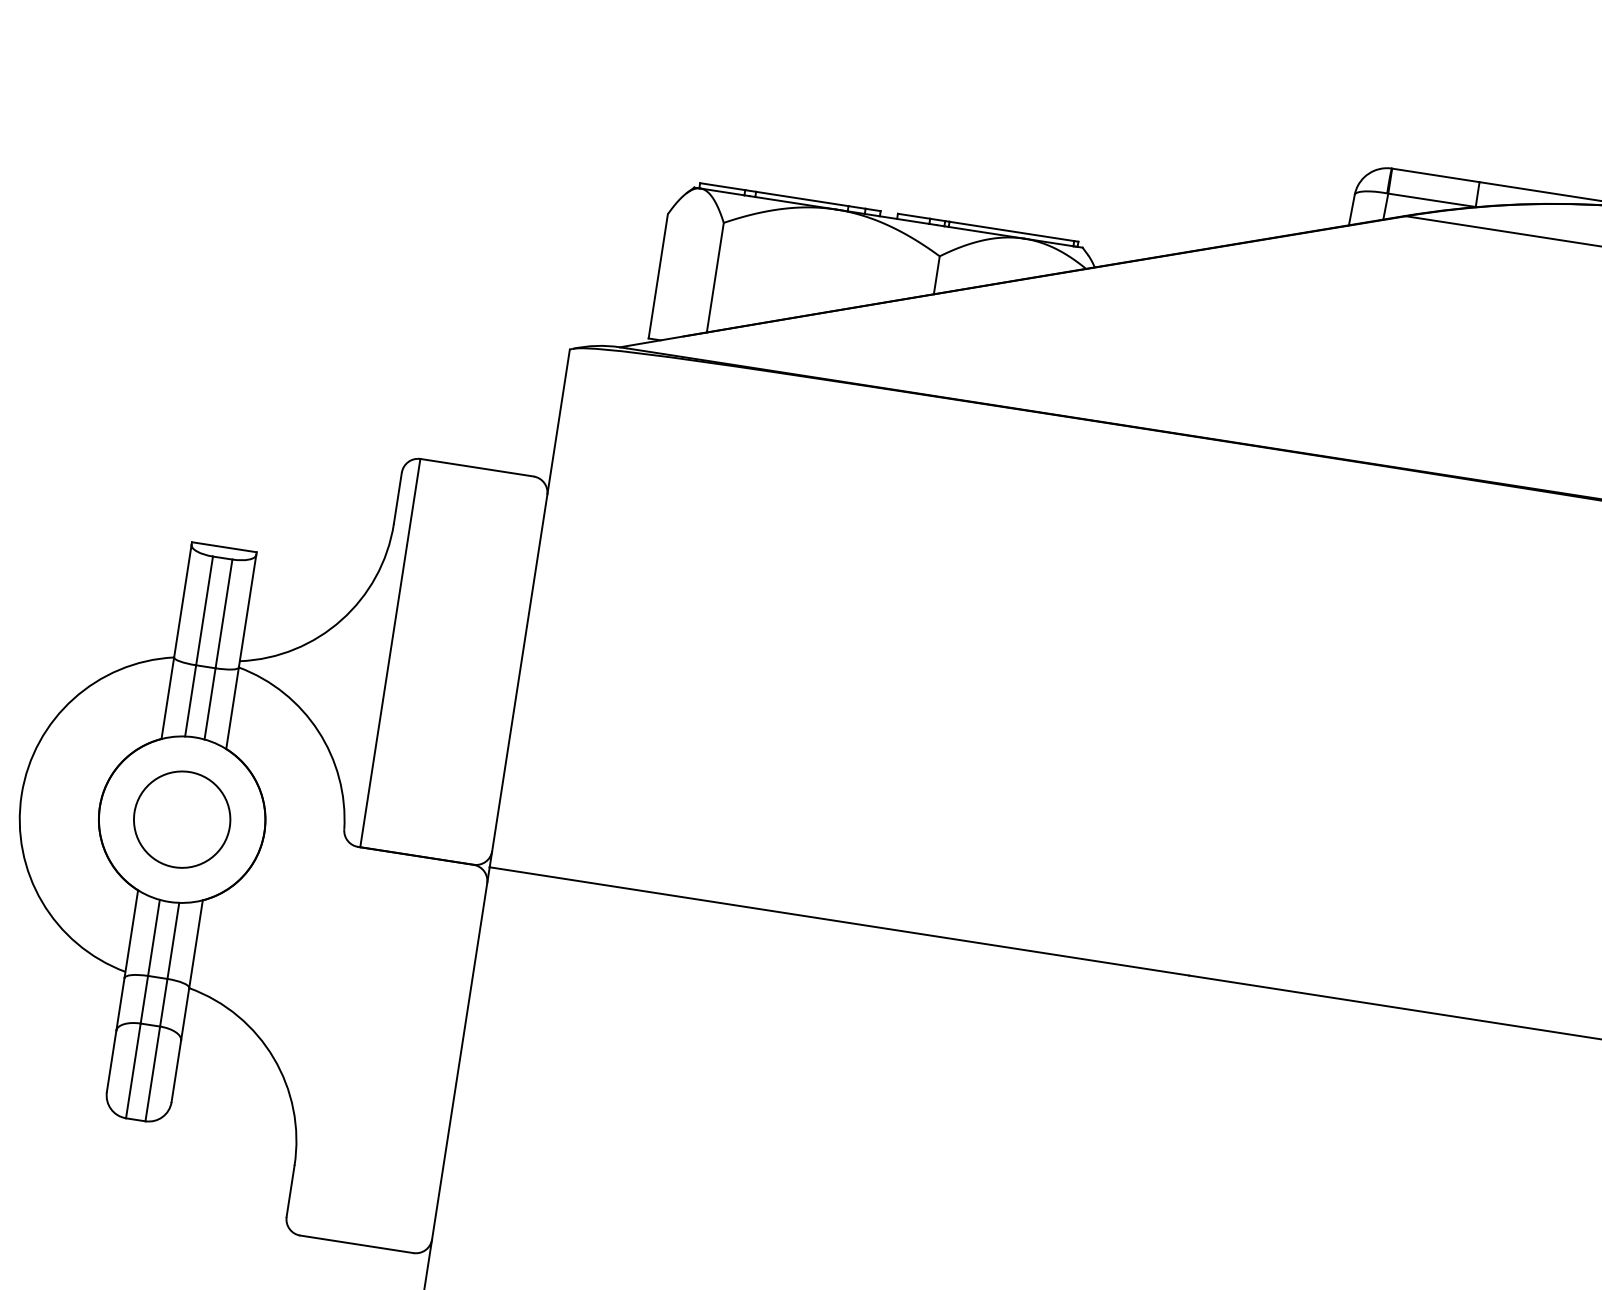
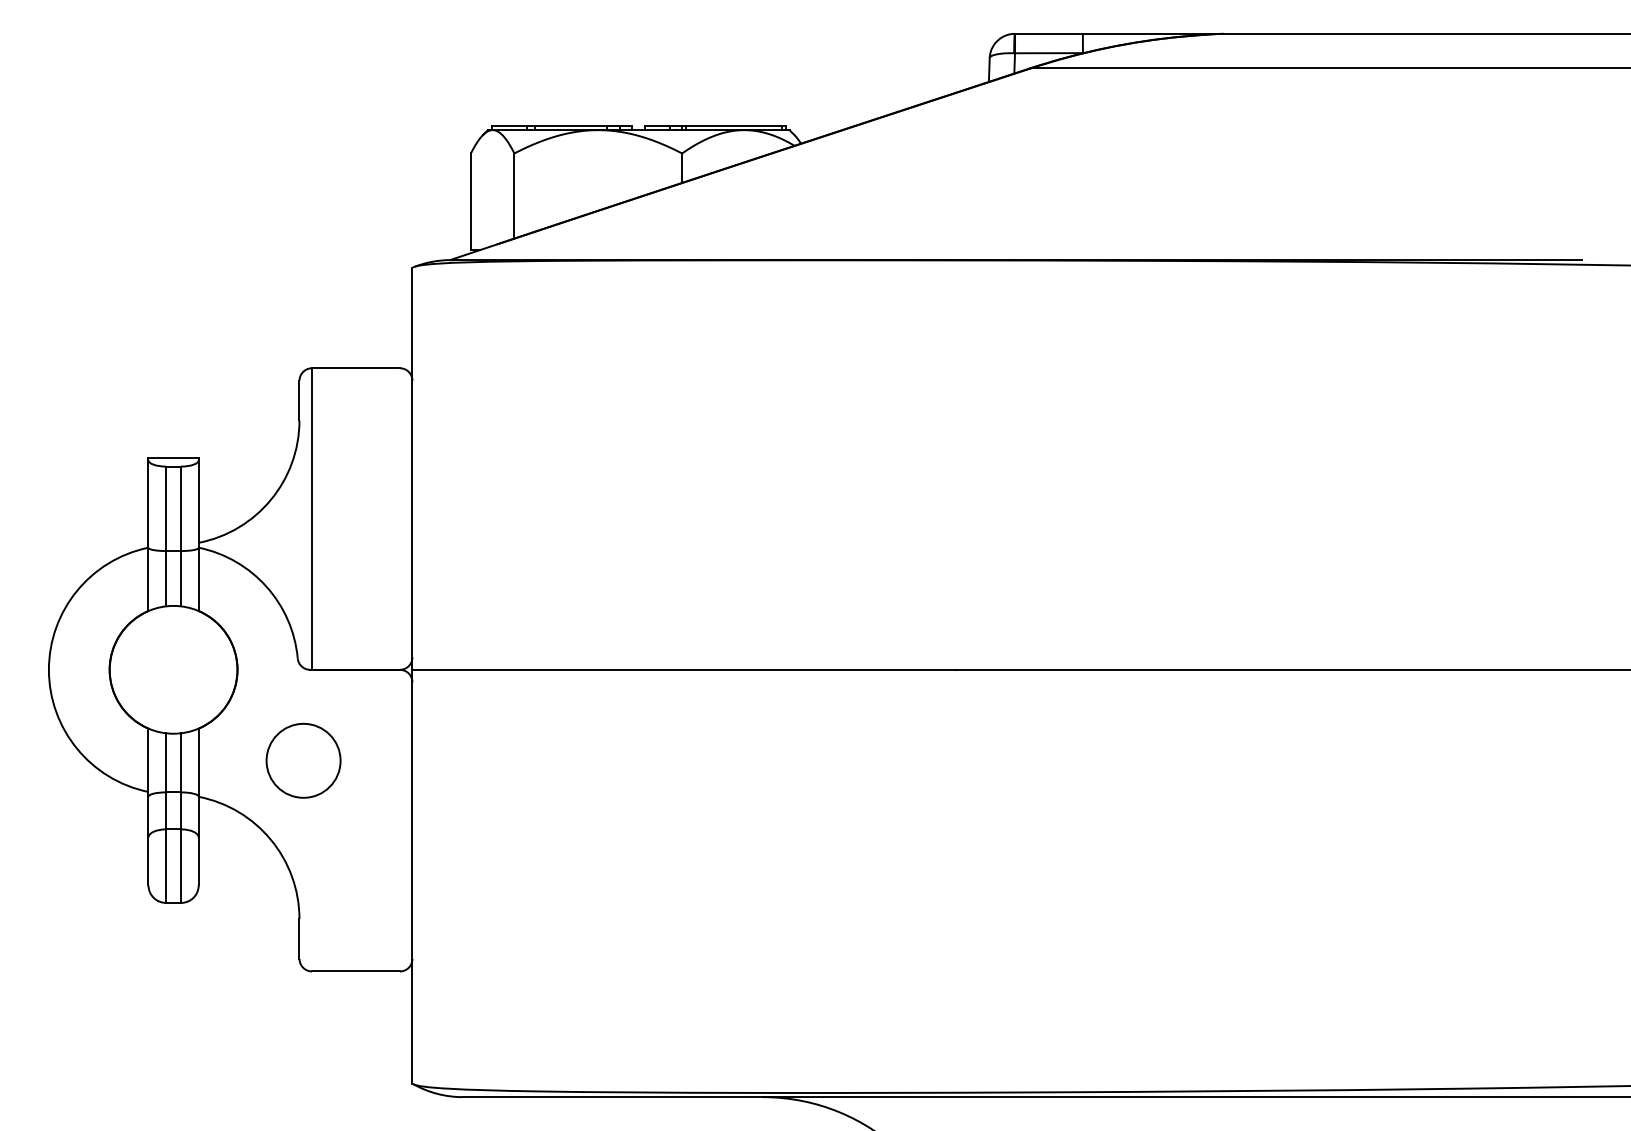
circle: (182, 819) -> (303, 760), moved

